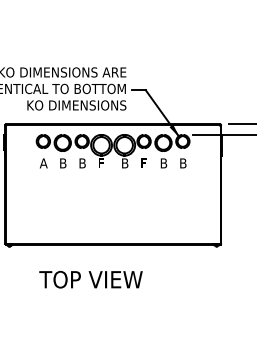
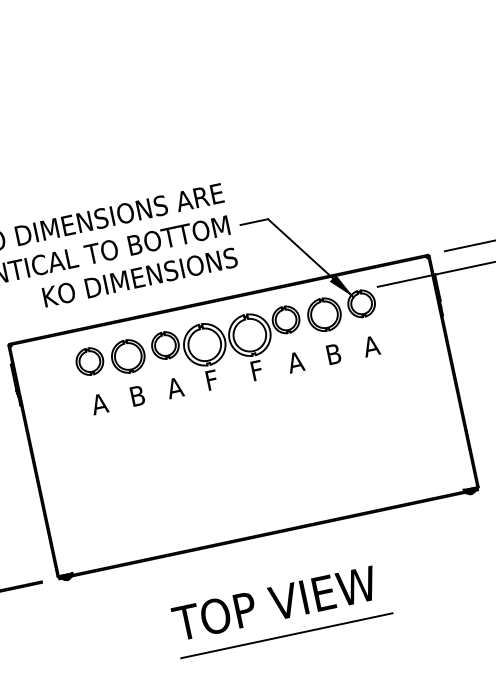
text: (82, 163) -> (175, 388), B -> A
text: (125, 163) -> (258, 370), B -> F
text: (144, 163) -> (295, 362), F -> A
text: (183, 163) -> (371, 346), B -> A
text: (90, 279) -> (273, 603), moved
line: (111, 296) -> (286, 635), added

